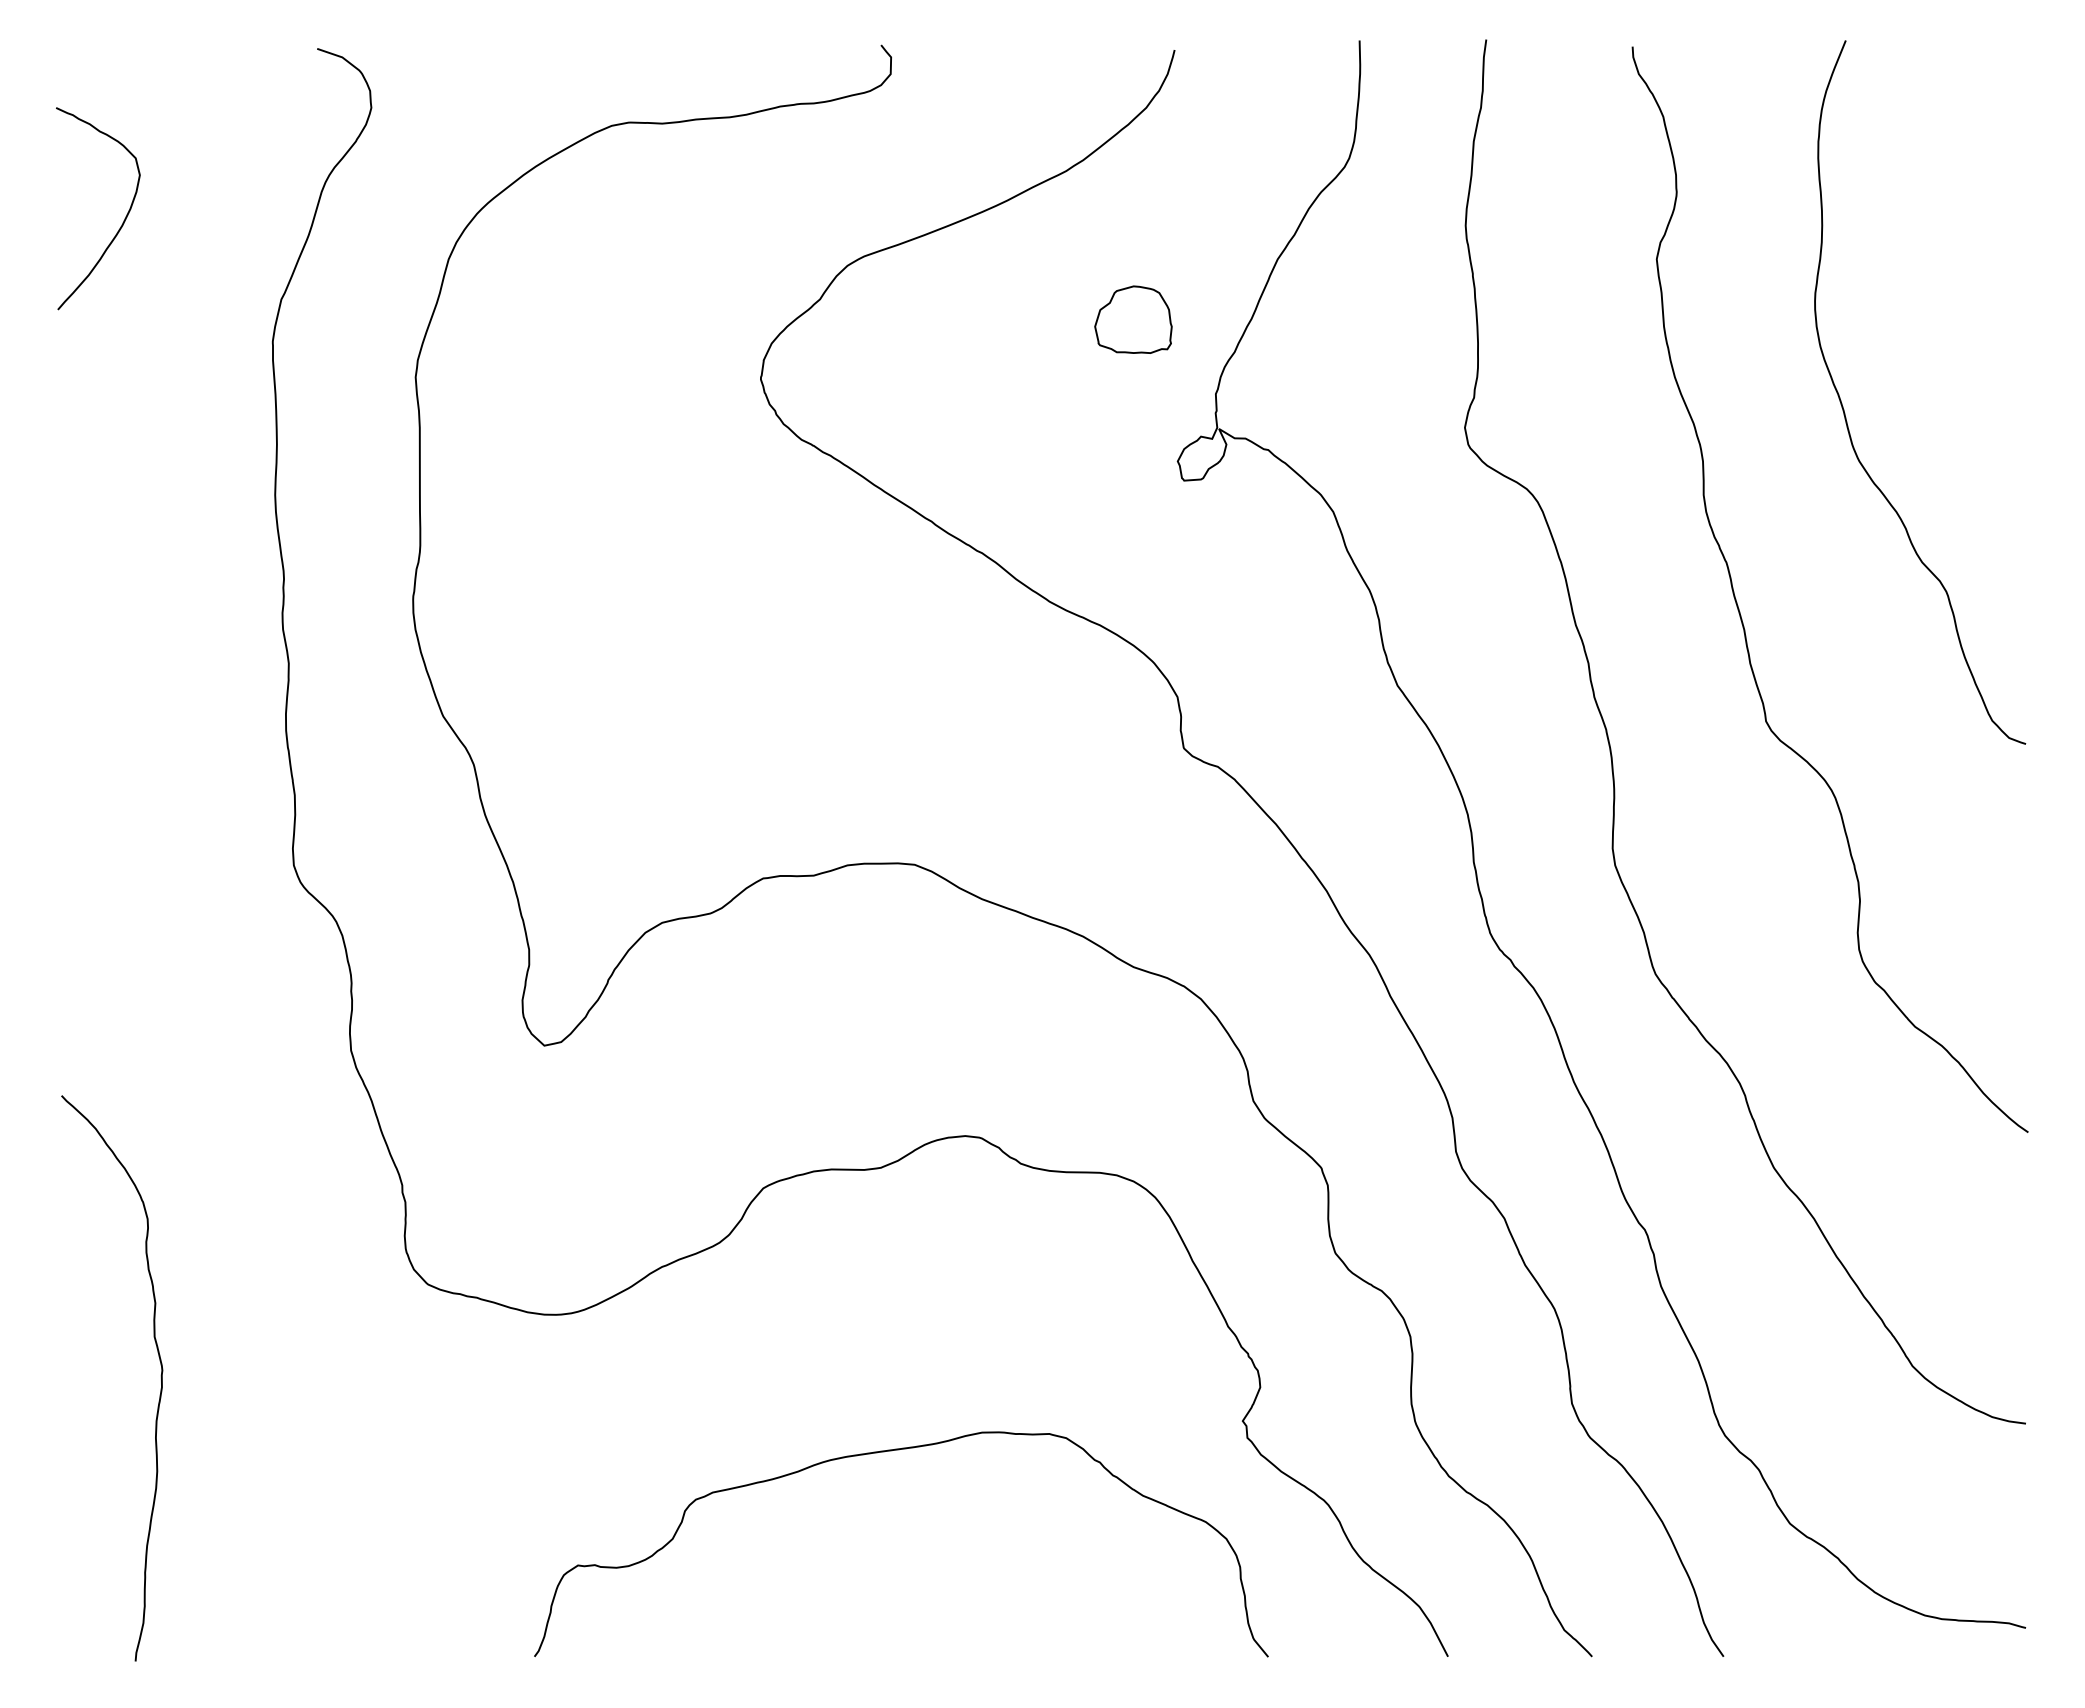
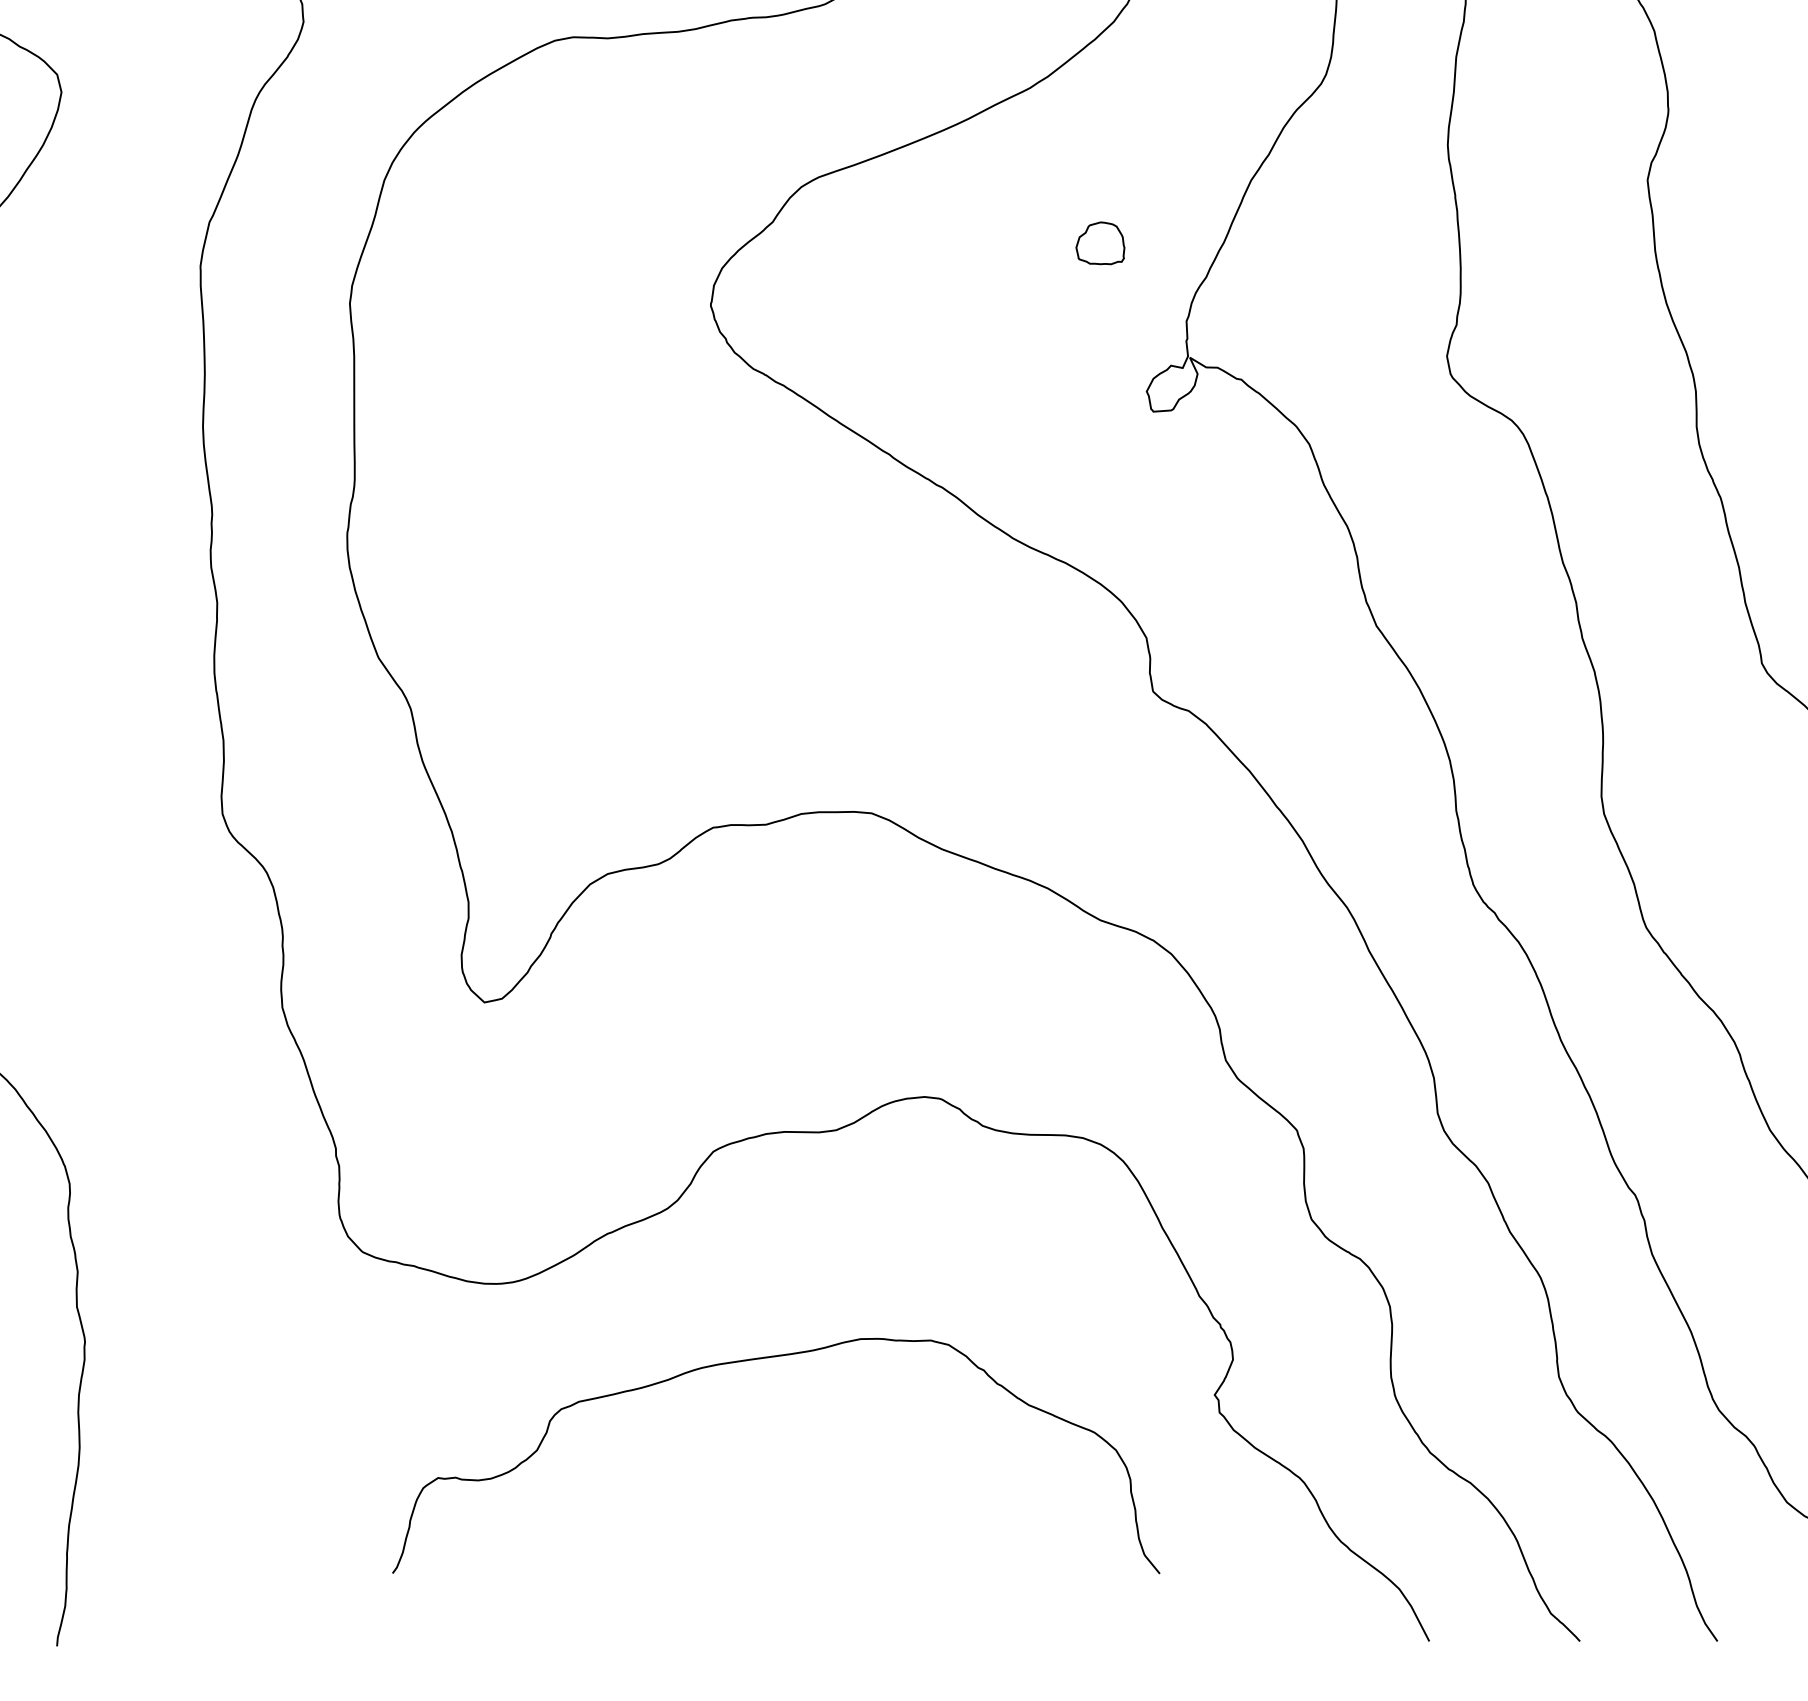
part: (1133, 319) -> (1100, 243), size x0.6
curve: (891, 1451) -> (765, 1358), moved

